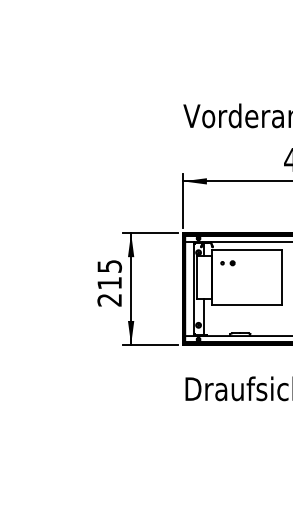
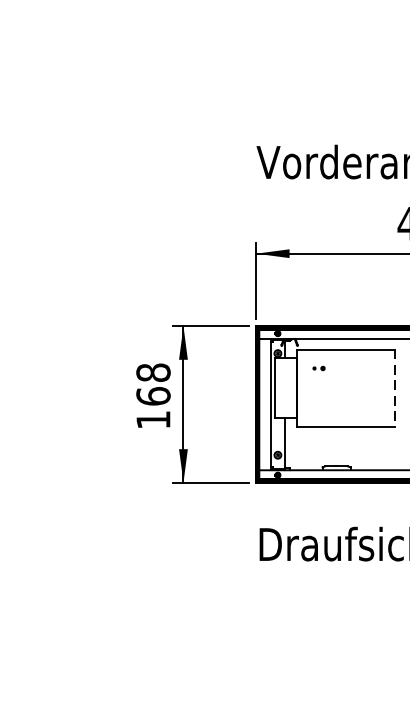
part: (227, 263) -> (318, 368), size x0.6
line: (282, 277) -> (395, 388), solid -> dashed
text: (109, 282) -> (153, 395), 215 -> 168

